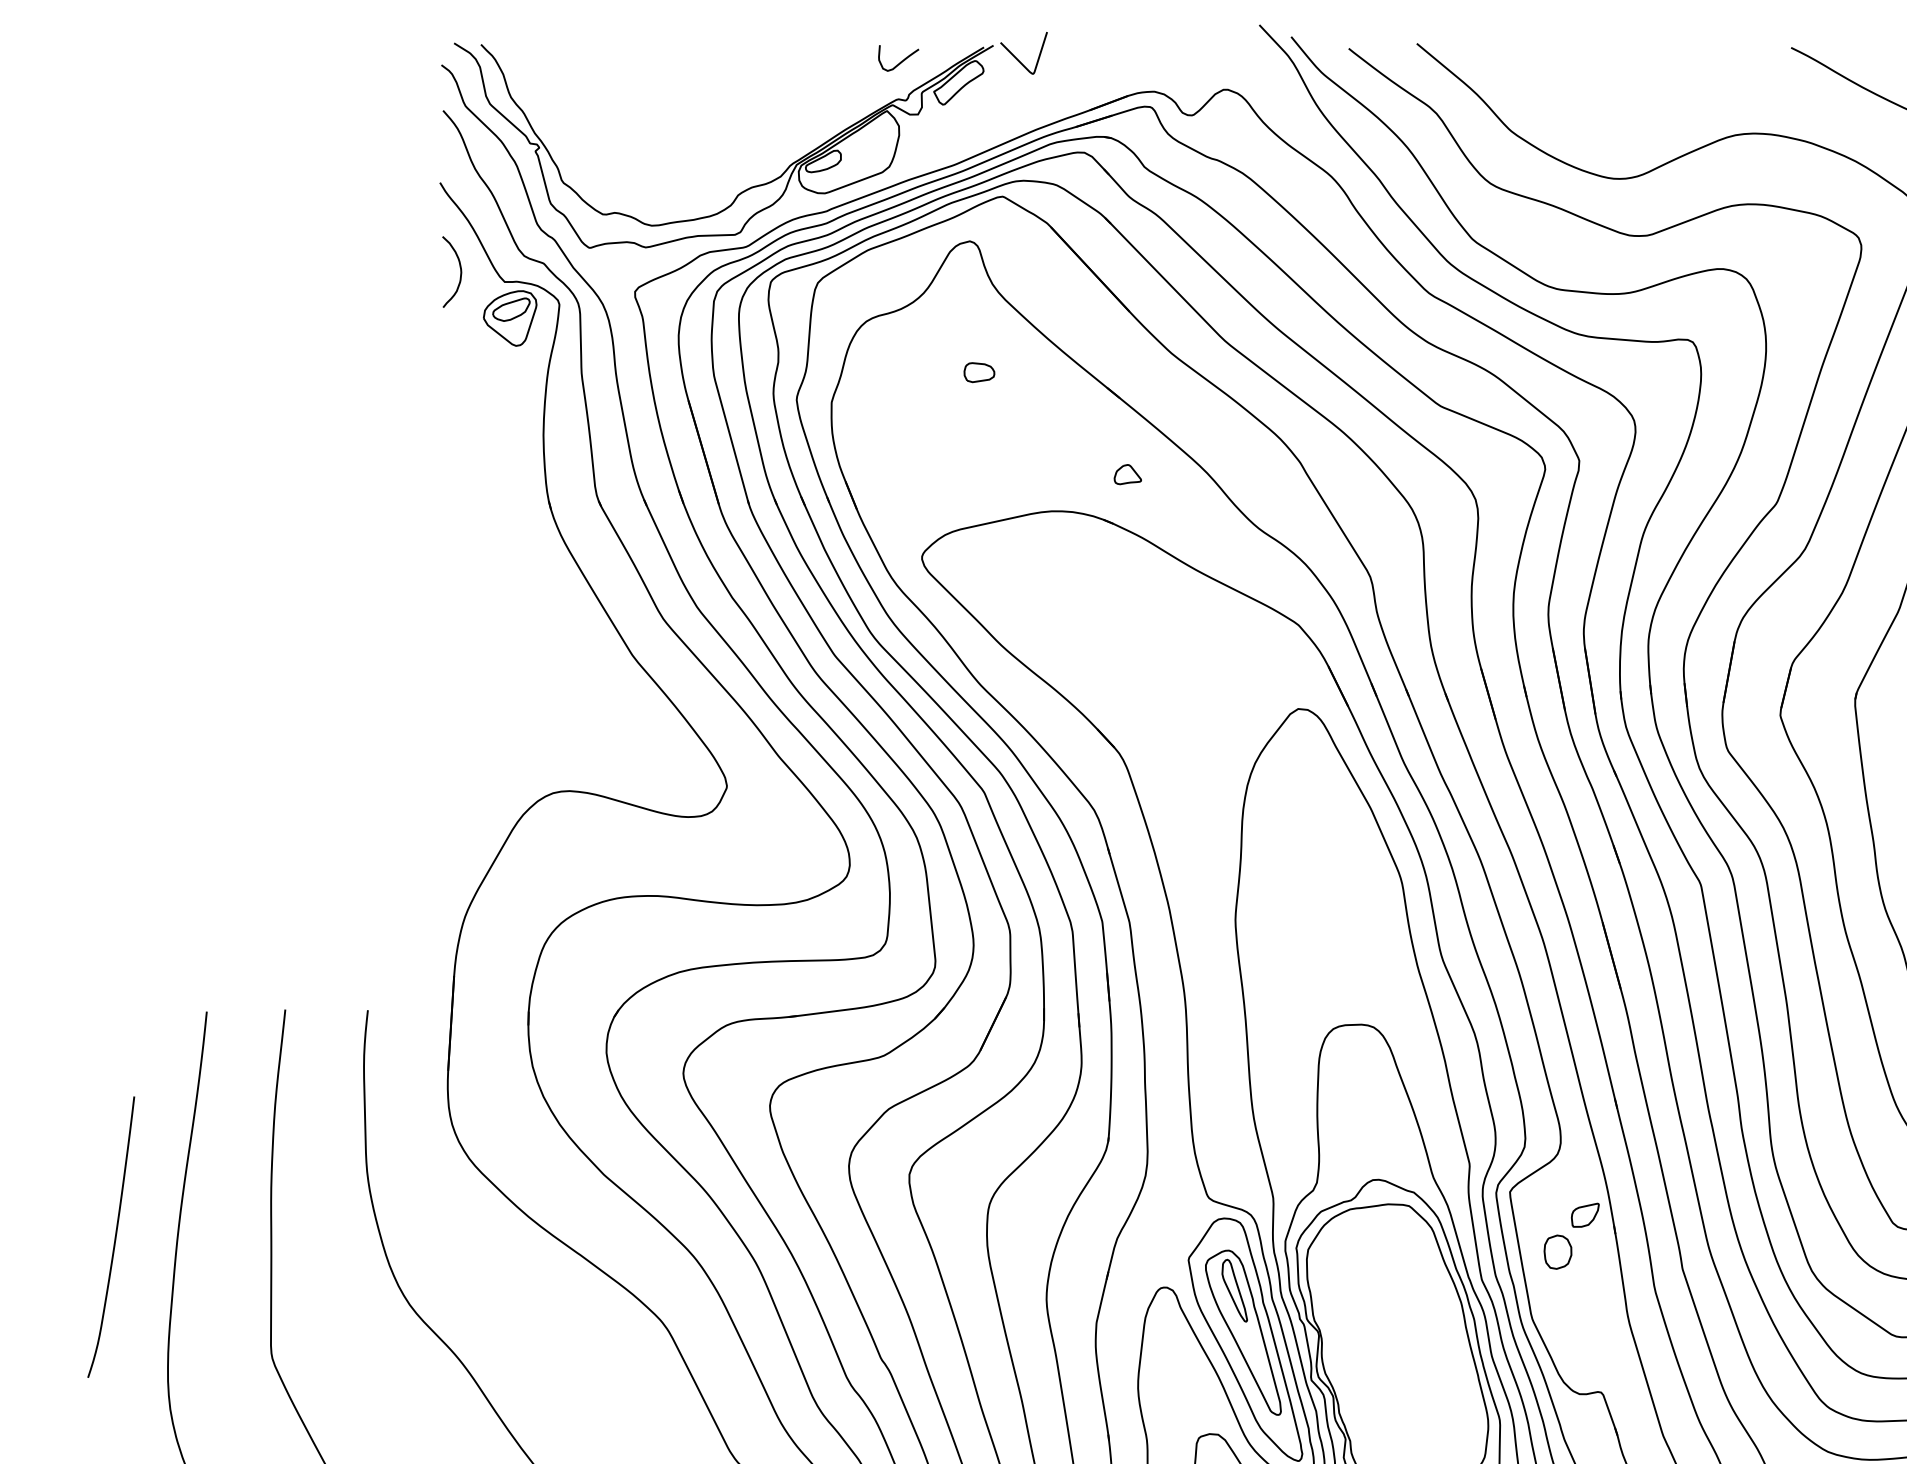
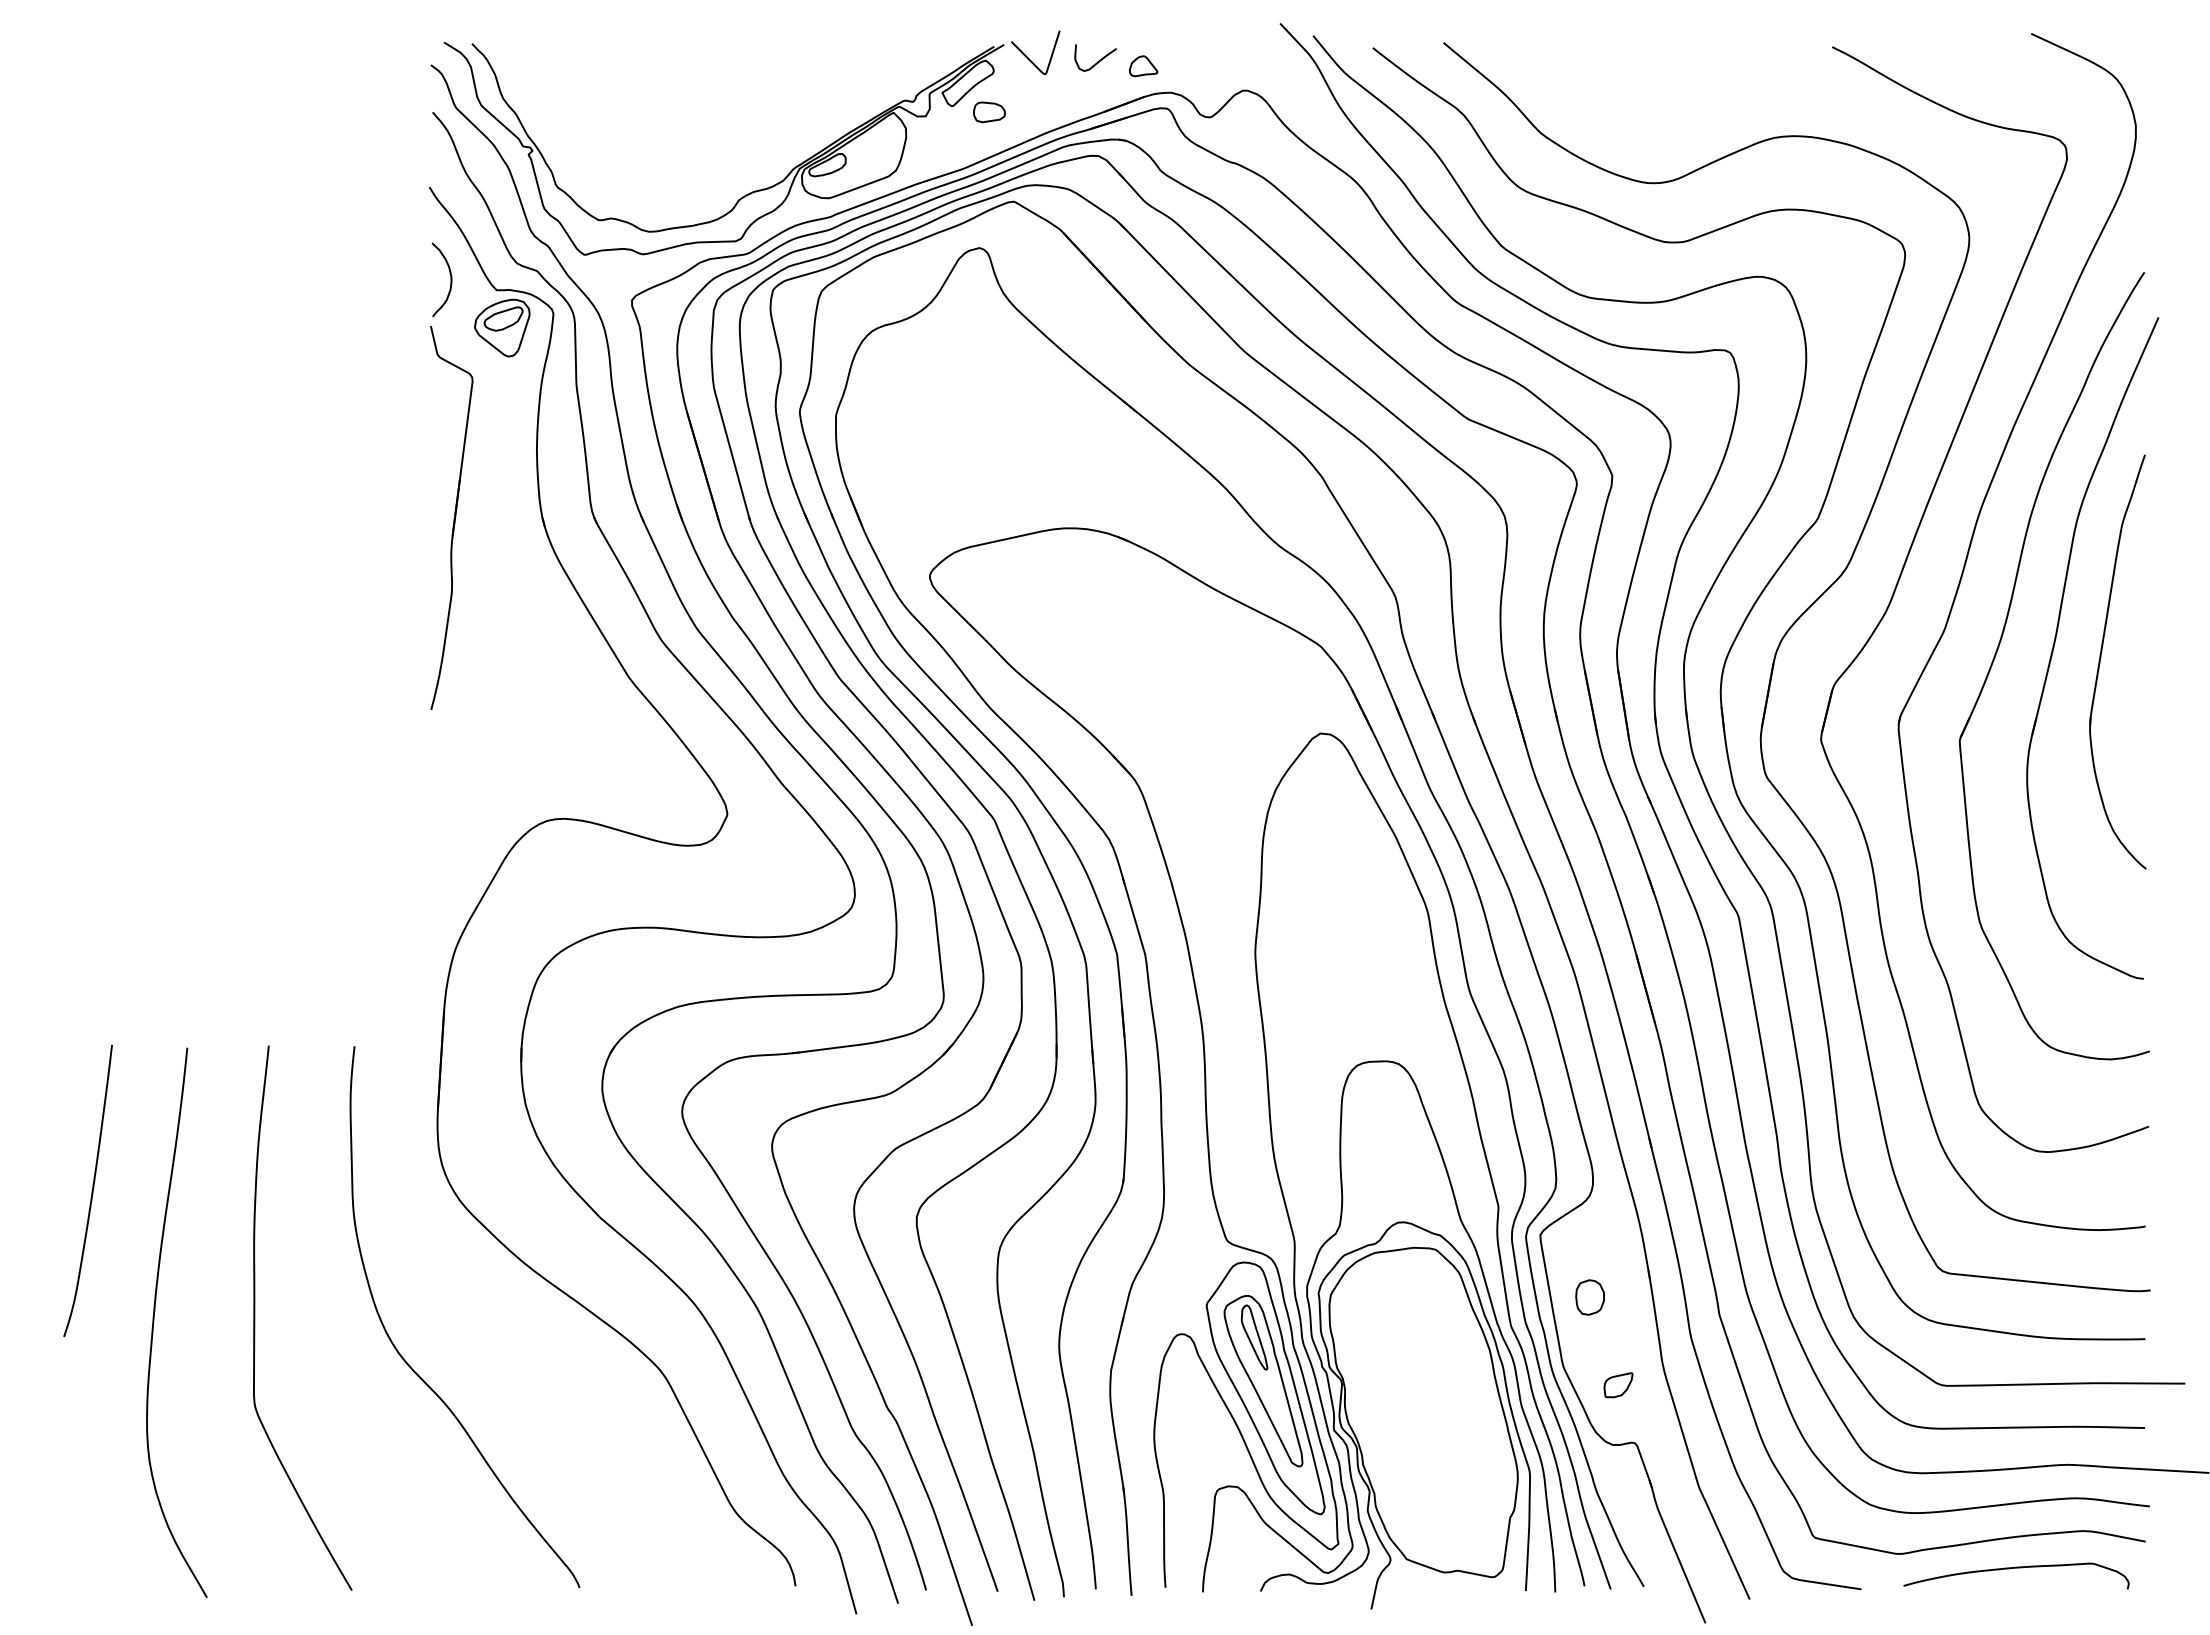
curve: (901, 60) -> (1098, 60), moved
part: (979, 372) -> (989, 112), moved
part: (1127, 474) -> (1143, 66), moved
part: (461, 500) -> (451, 517), added
part: (1585, 1215) -> (1618, 1385), moved
curve: (114, 1236) -> (91, 1190), moved

